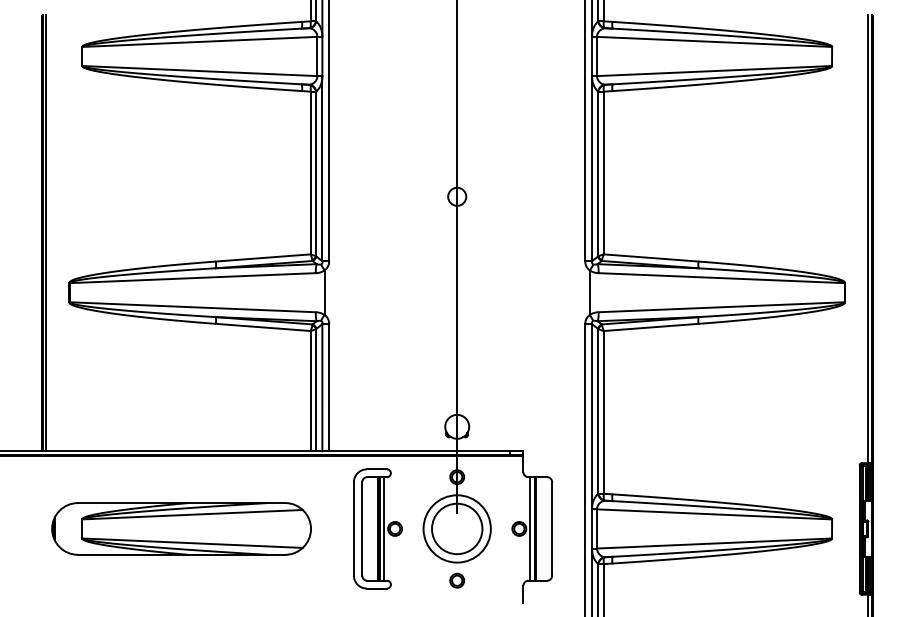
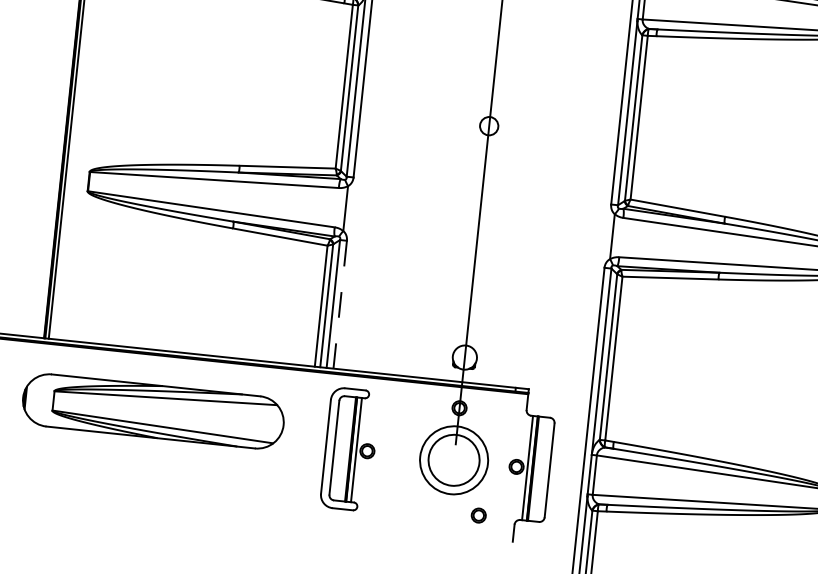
line: (329, 387) -> (340, 304), solid -> dashed
part: (181, 528) -> (153, 410), moved
part: (377, 528) -> (349, 448), moved
part: (457, 580) -> (479, 515), moved

